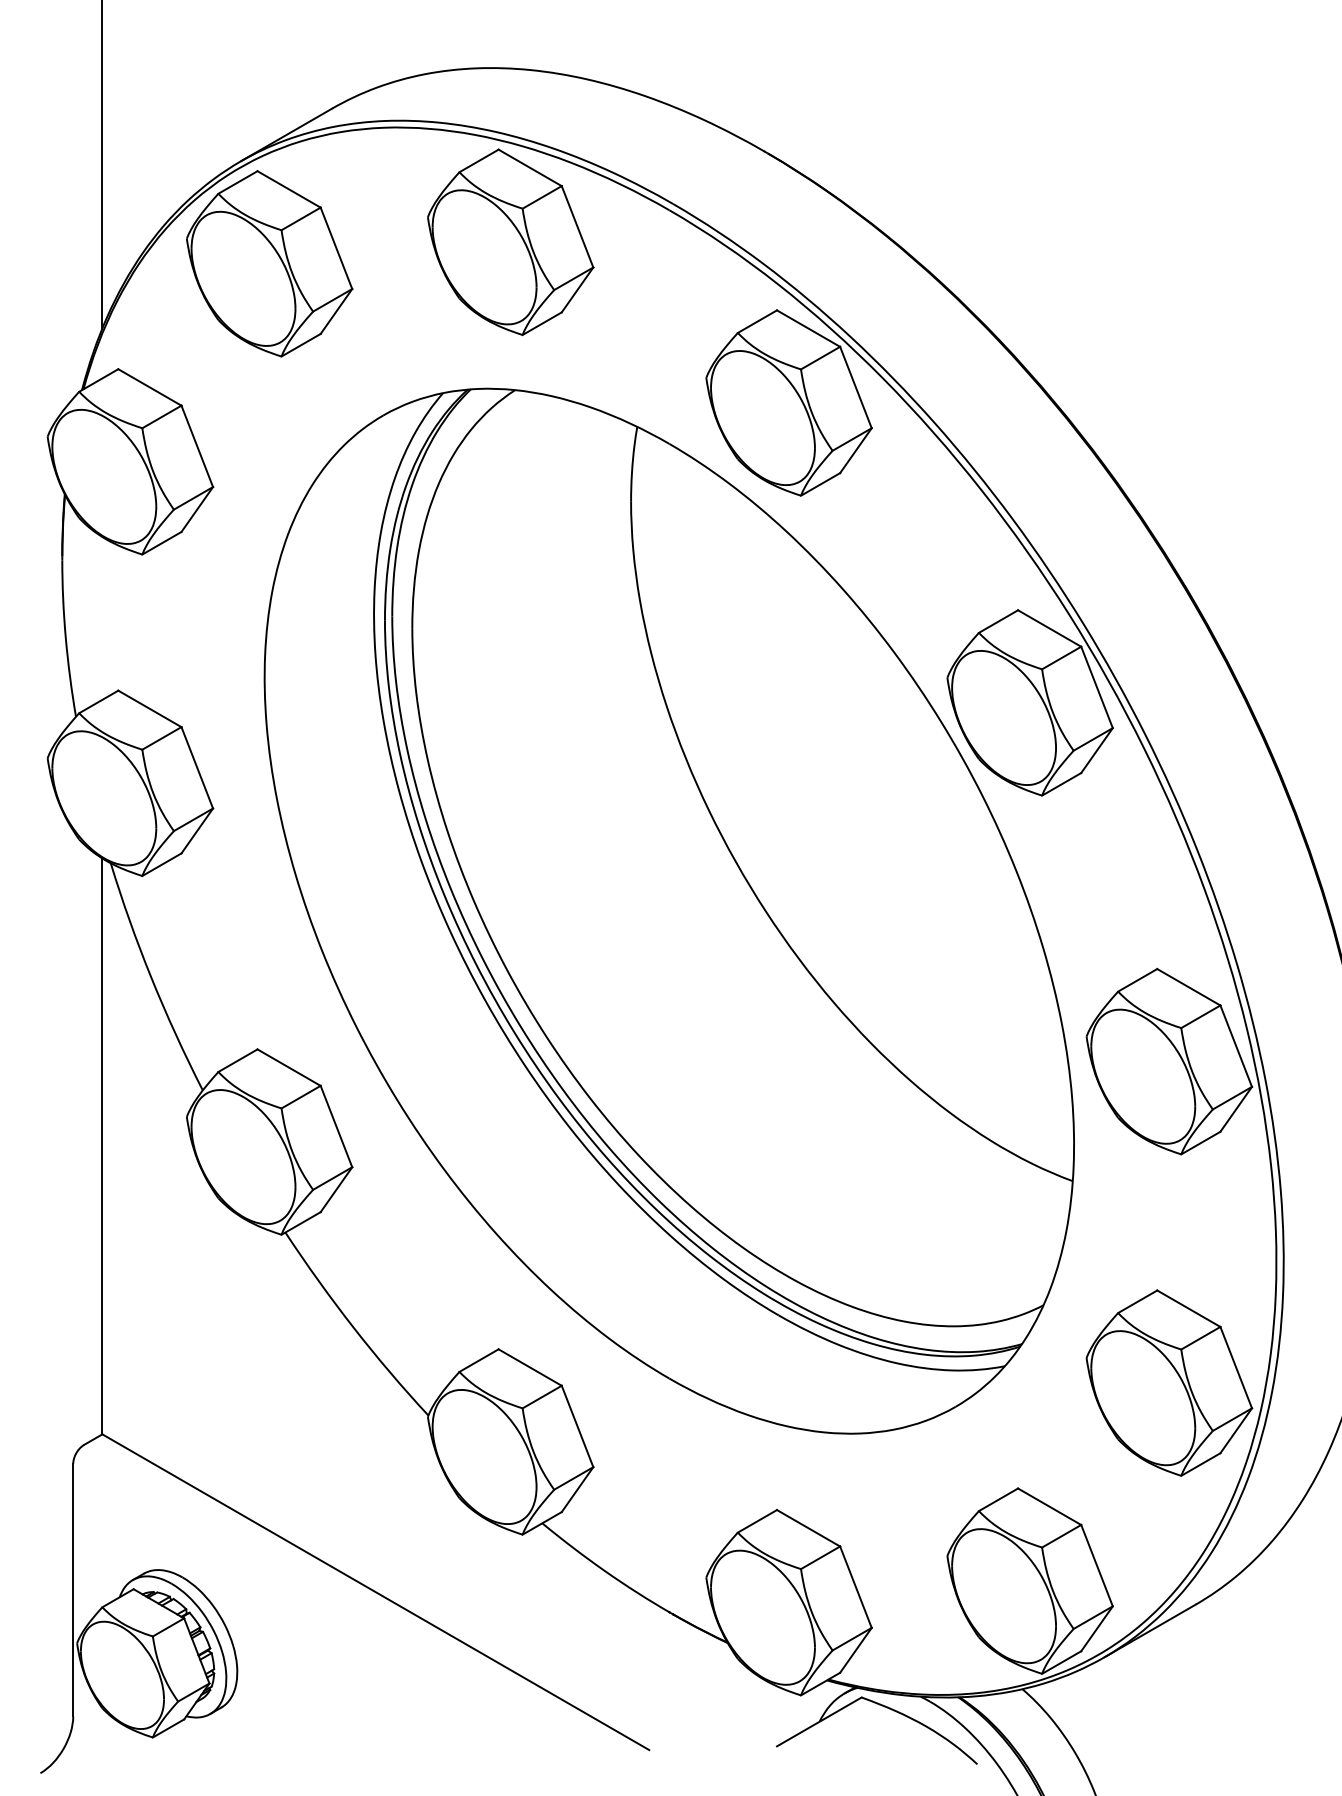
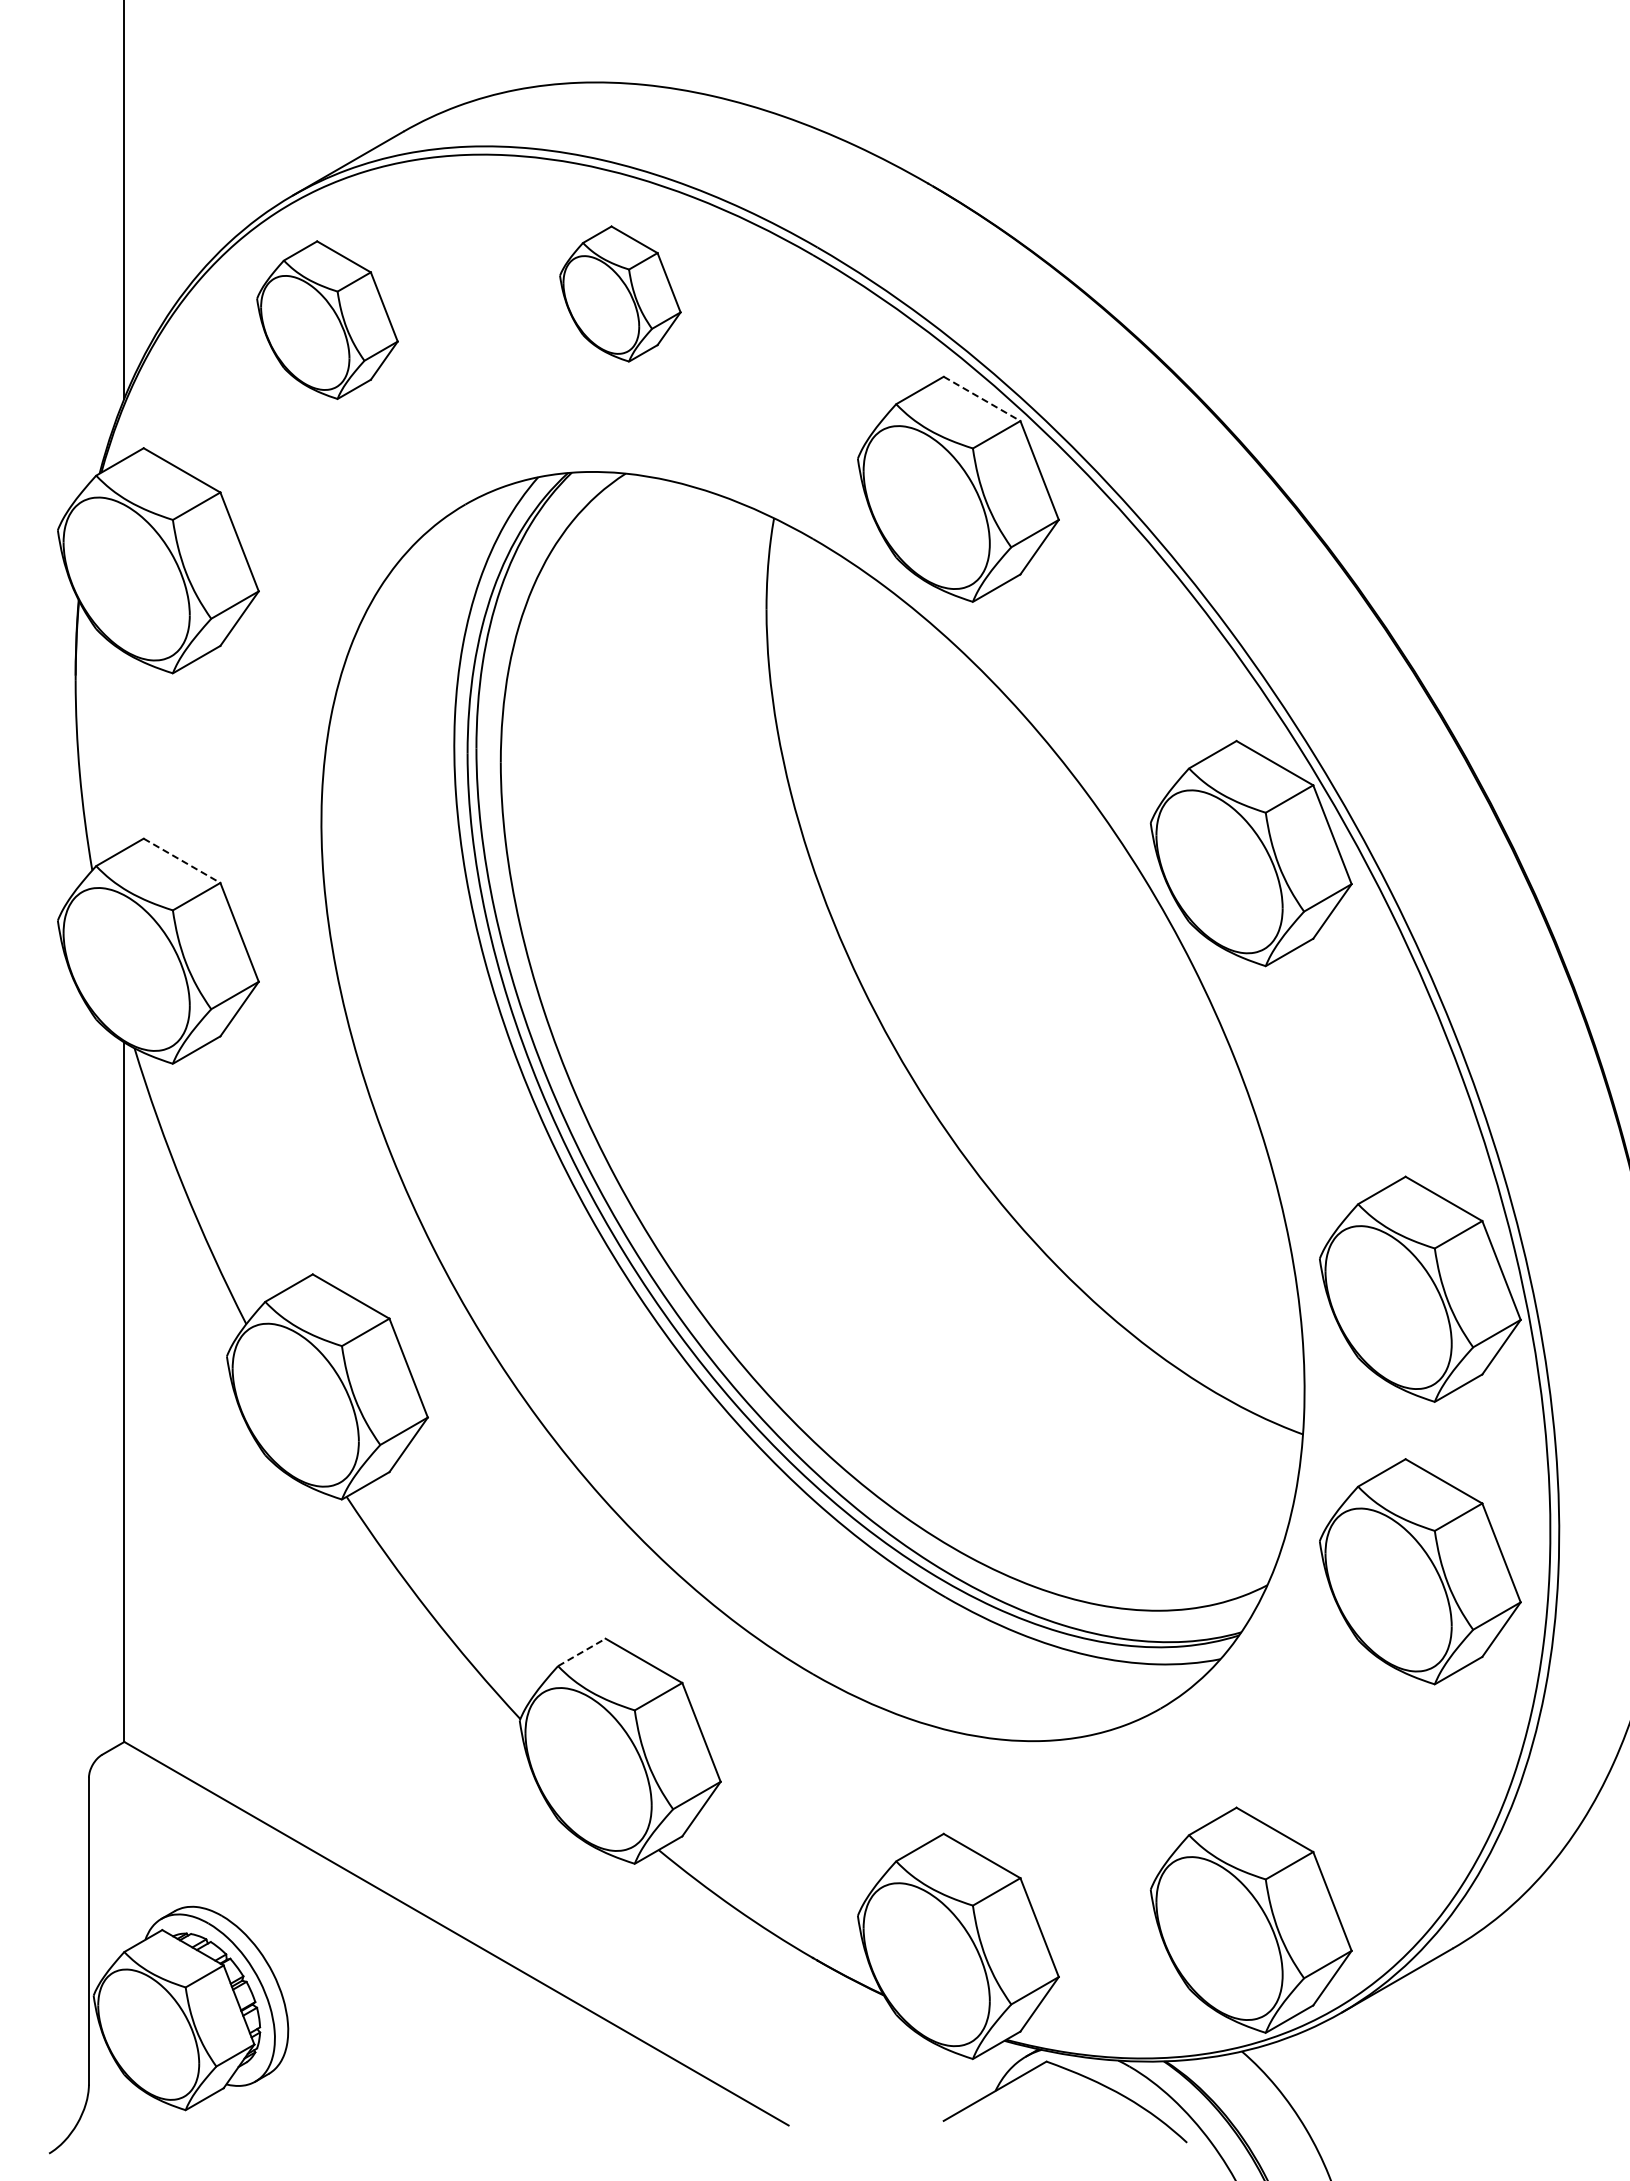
part: (510, 241) -> (620, 293), size x0.6
part: (269, 263) -> (327, 319), size x0.7
line: (808, 329) -> (982, 399), solid -> dashed
line: (150, 709) -> (182, 861), solid -> dashed
line: (479, 1360) -> (582, 1652), solid -> dashed
part: (1169, 1382) -> (1420, 1571), moved

